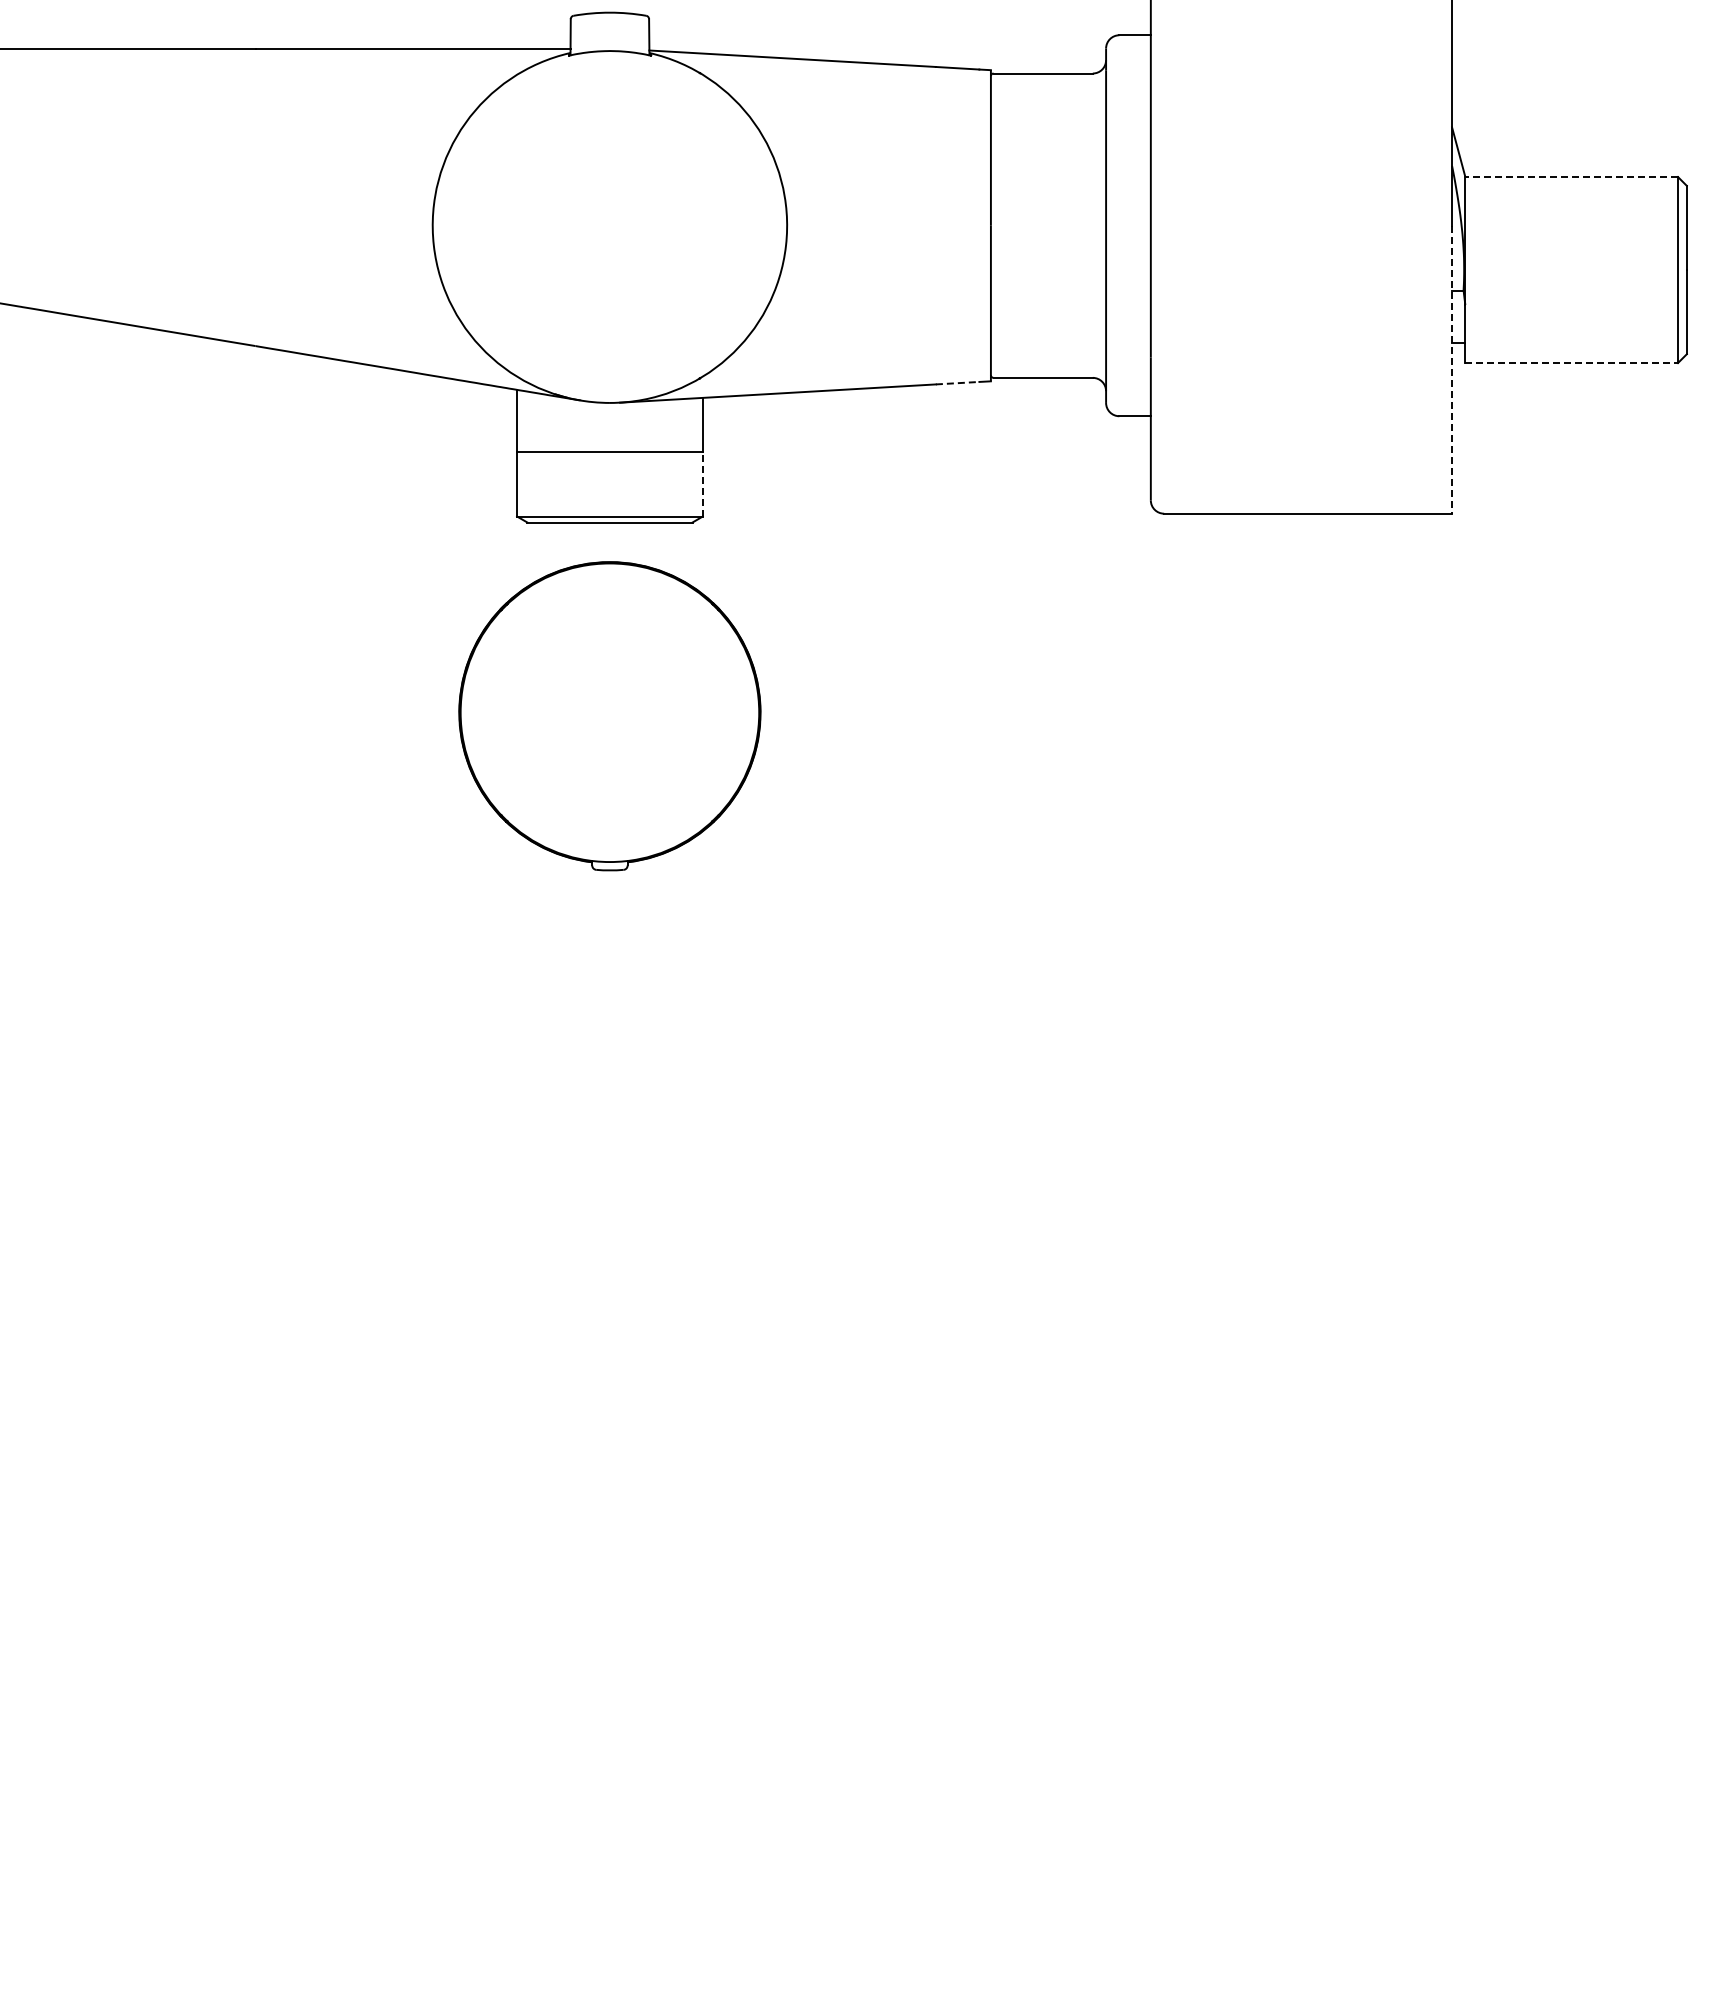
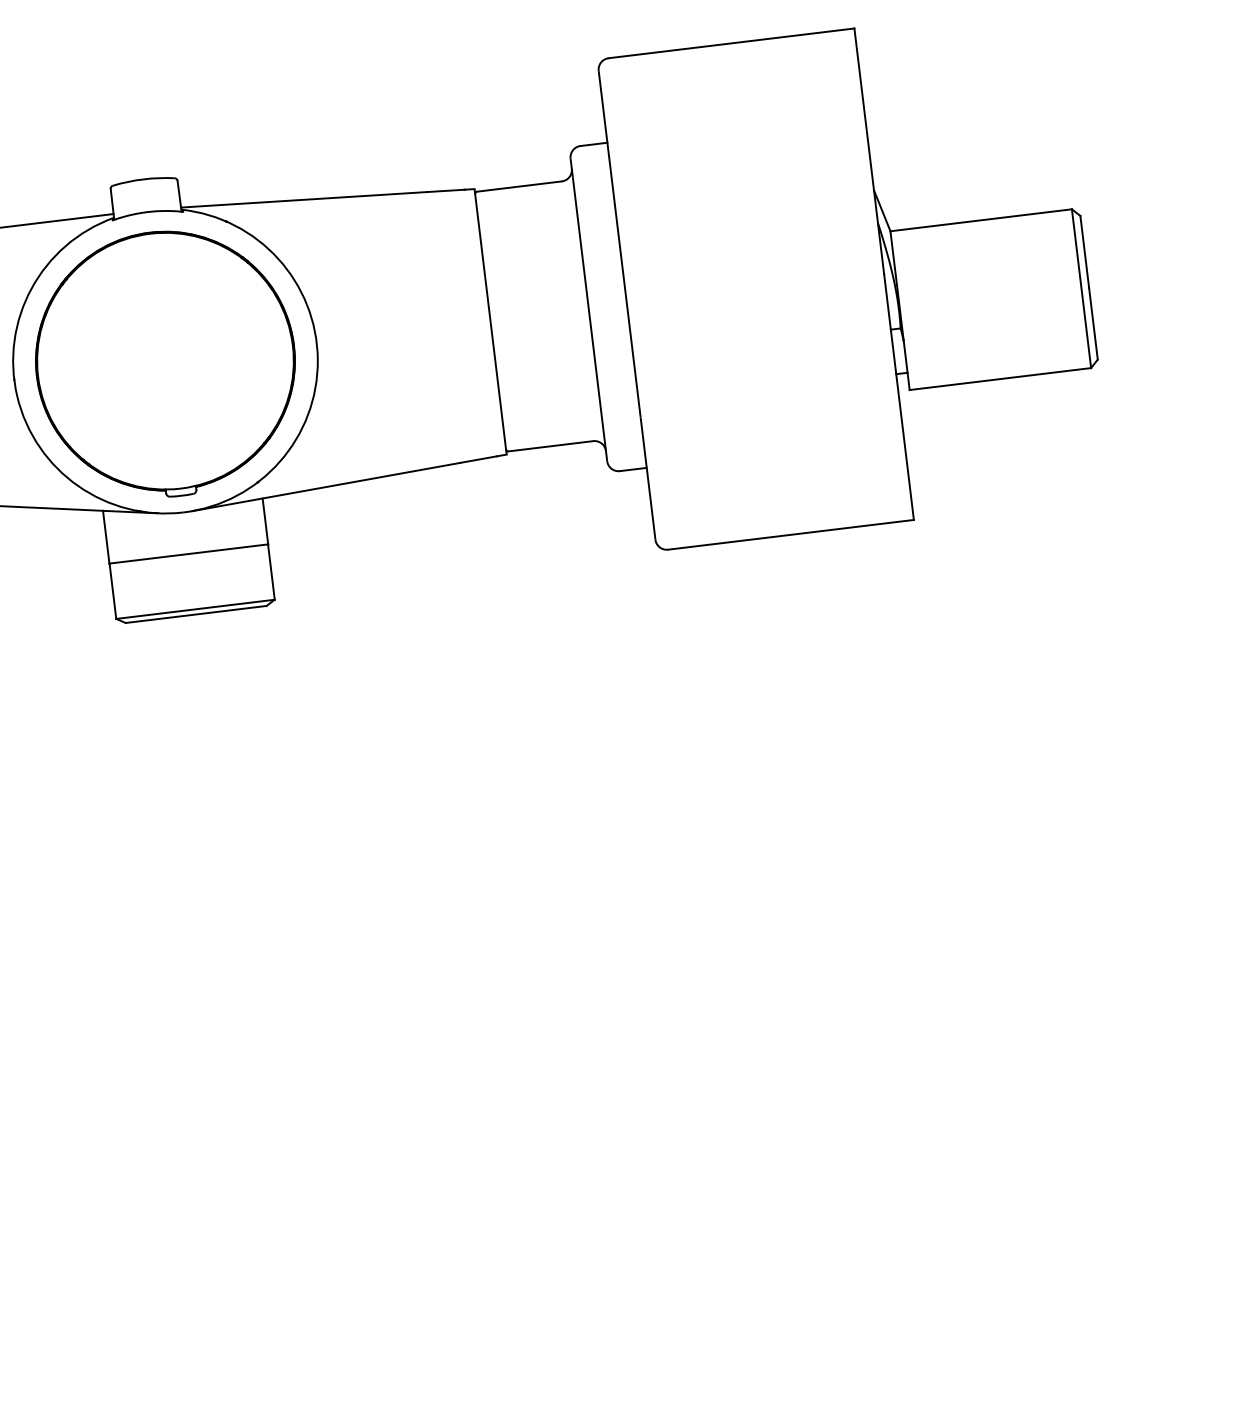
line: (1571, 177) -> (981, 220), dashed -> solid
line: (1572, 363) -> (1001, 379), dashed -> solid
line: (1452, 369) -> (899, 396), dashed -> solid
line: (957, 383) -> (478, 459), dashed -> solid
line: (702, 483) -> (271, 571), dashed -> solid
part: (609, 716) -> (165, 364), moved

